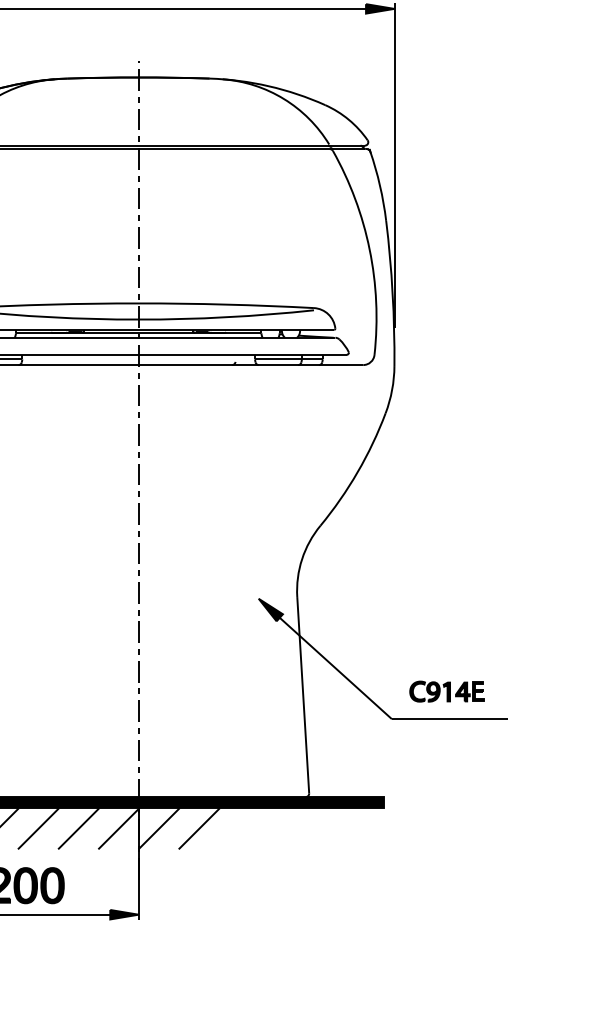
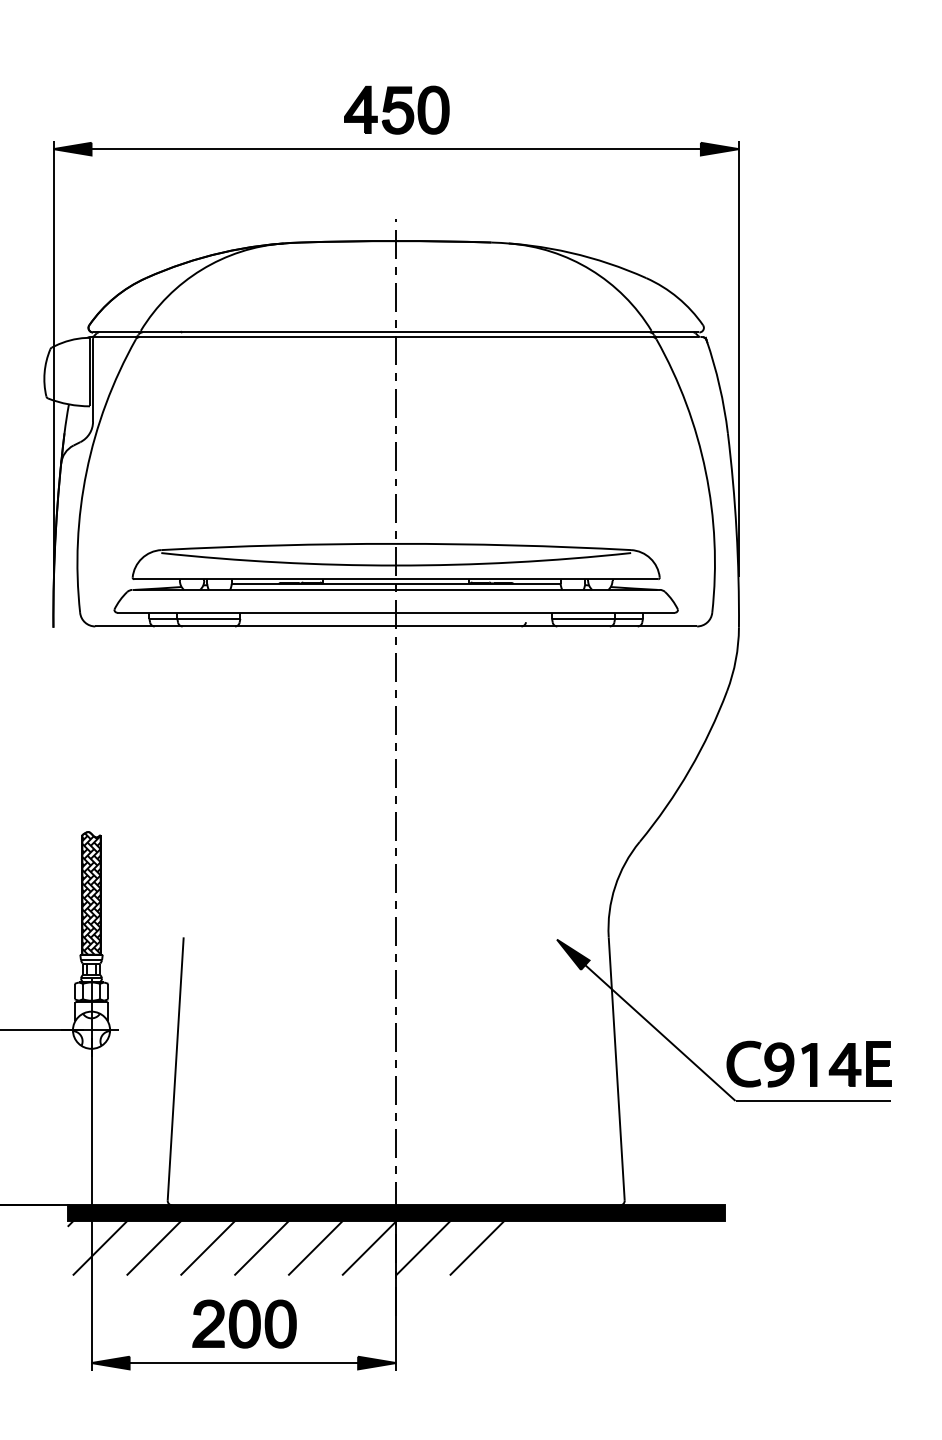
part: (446, 691) -> (808, 1063), size x1.67

